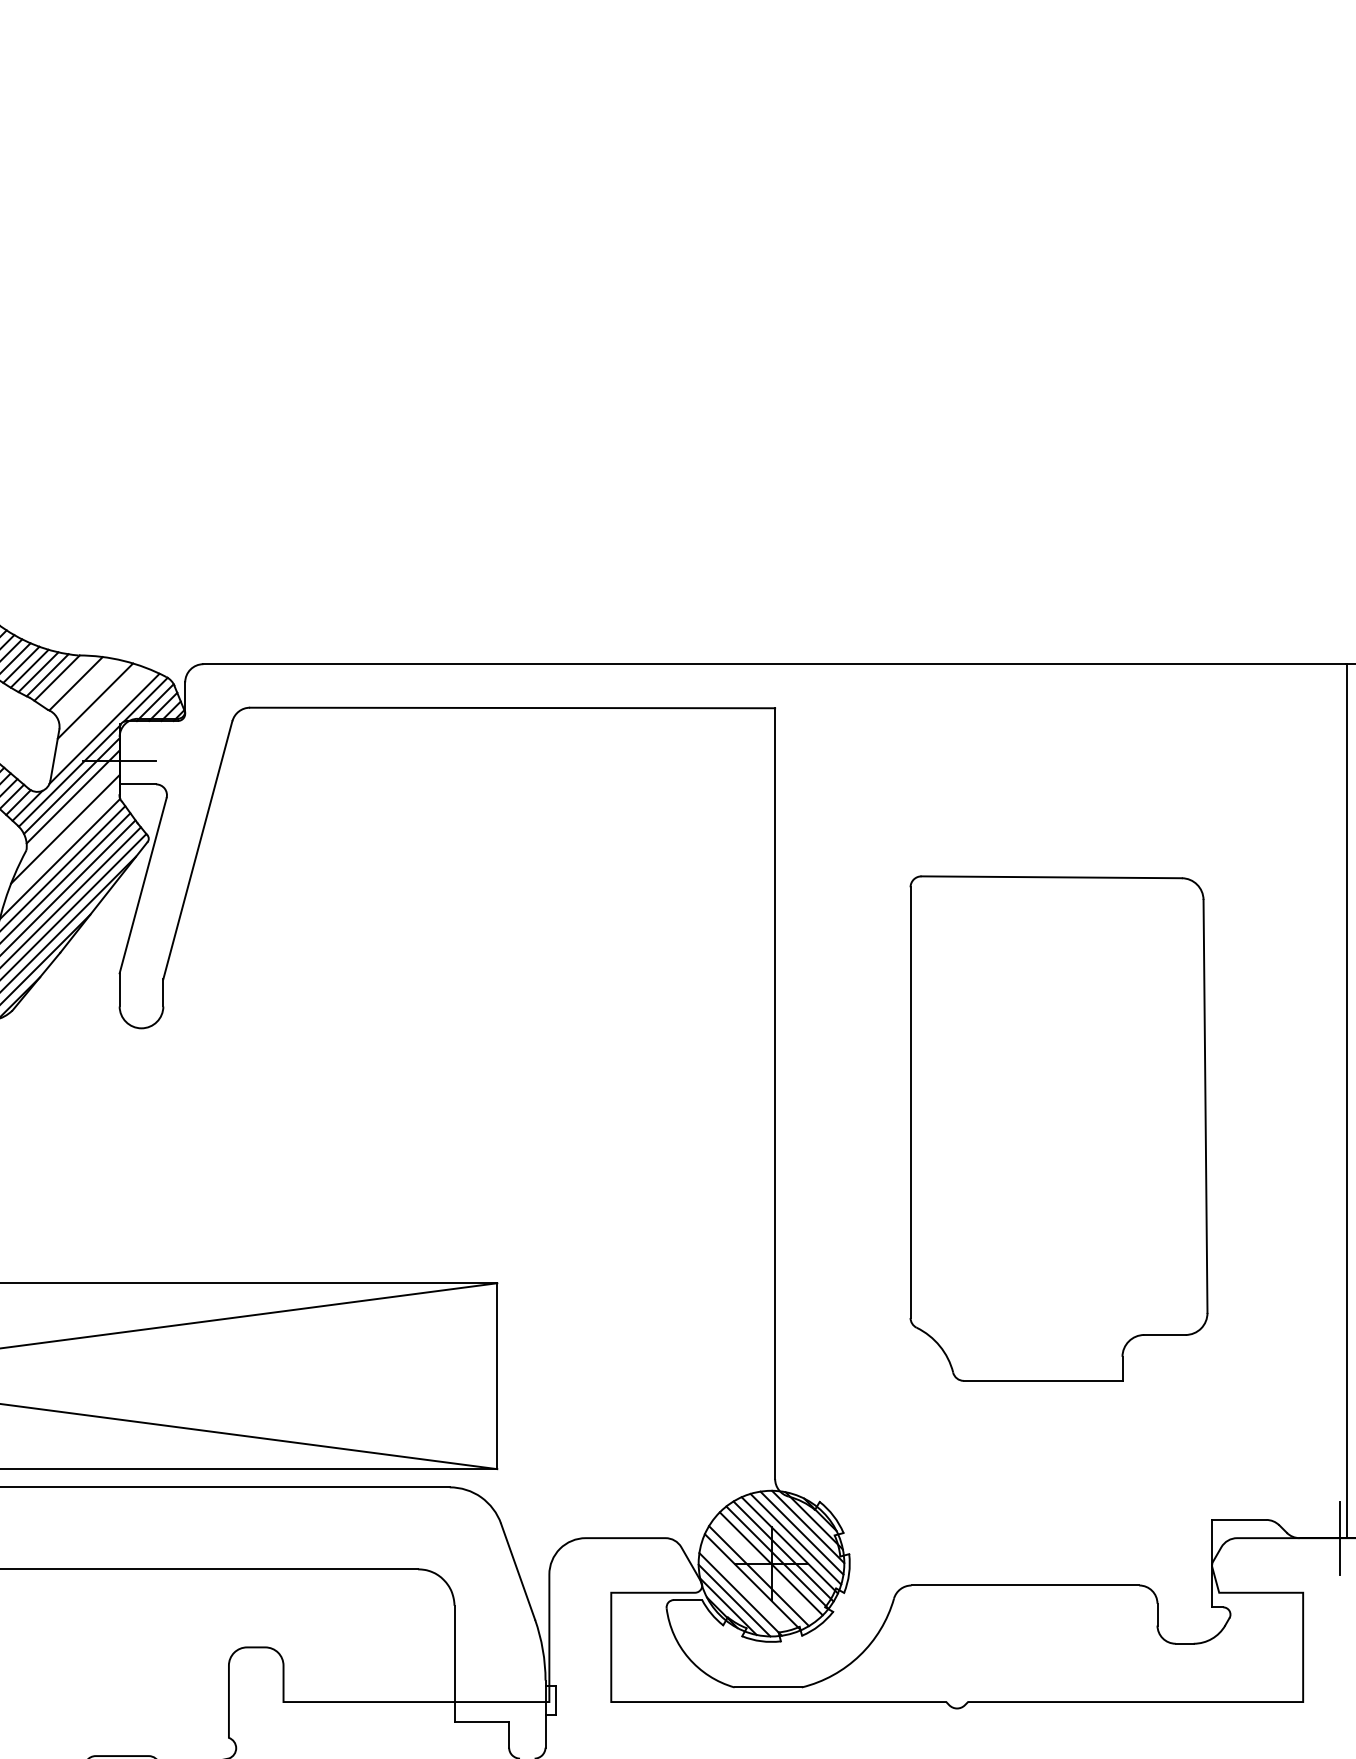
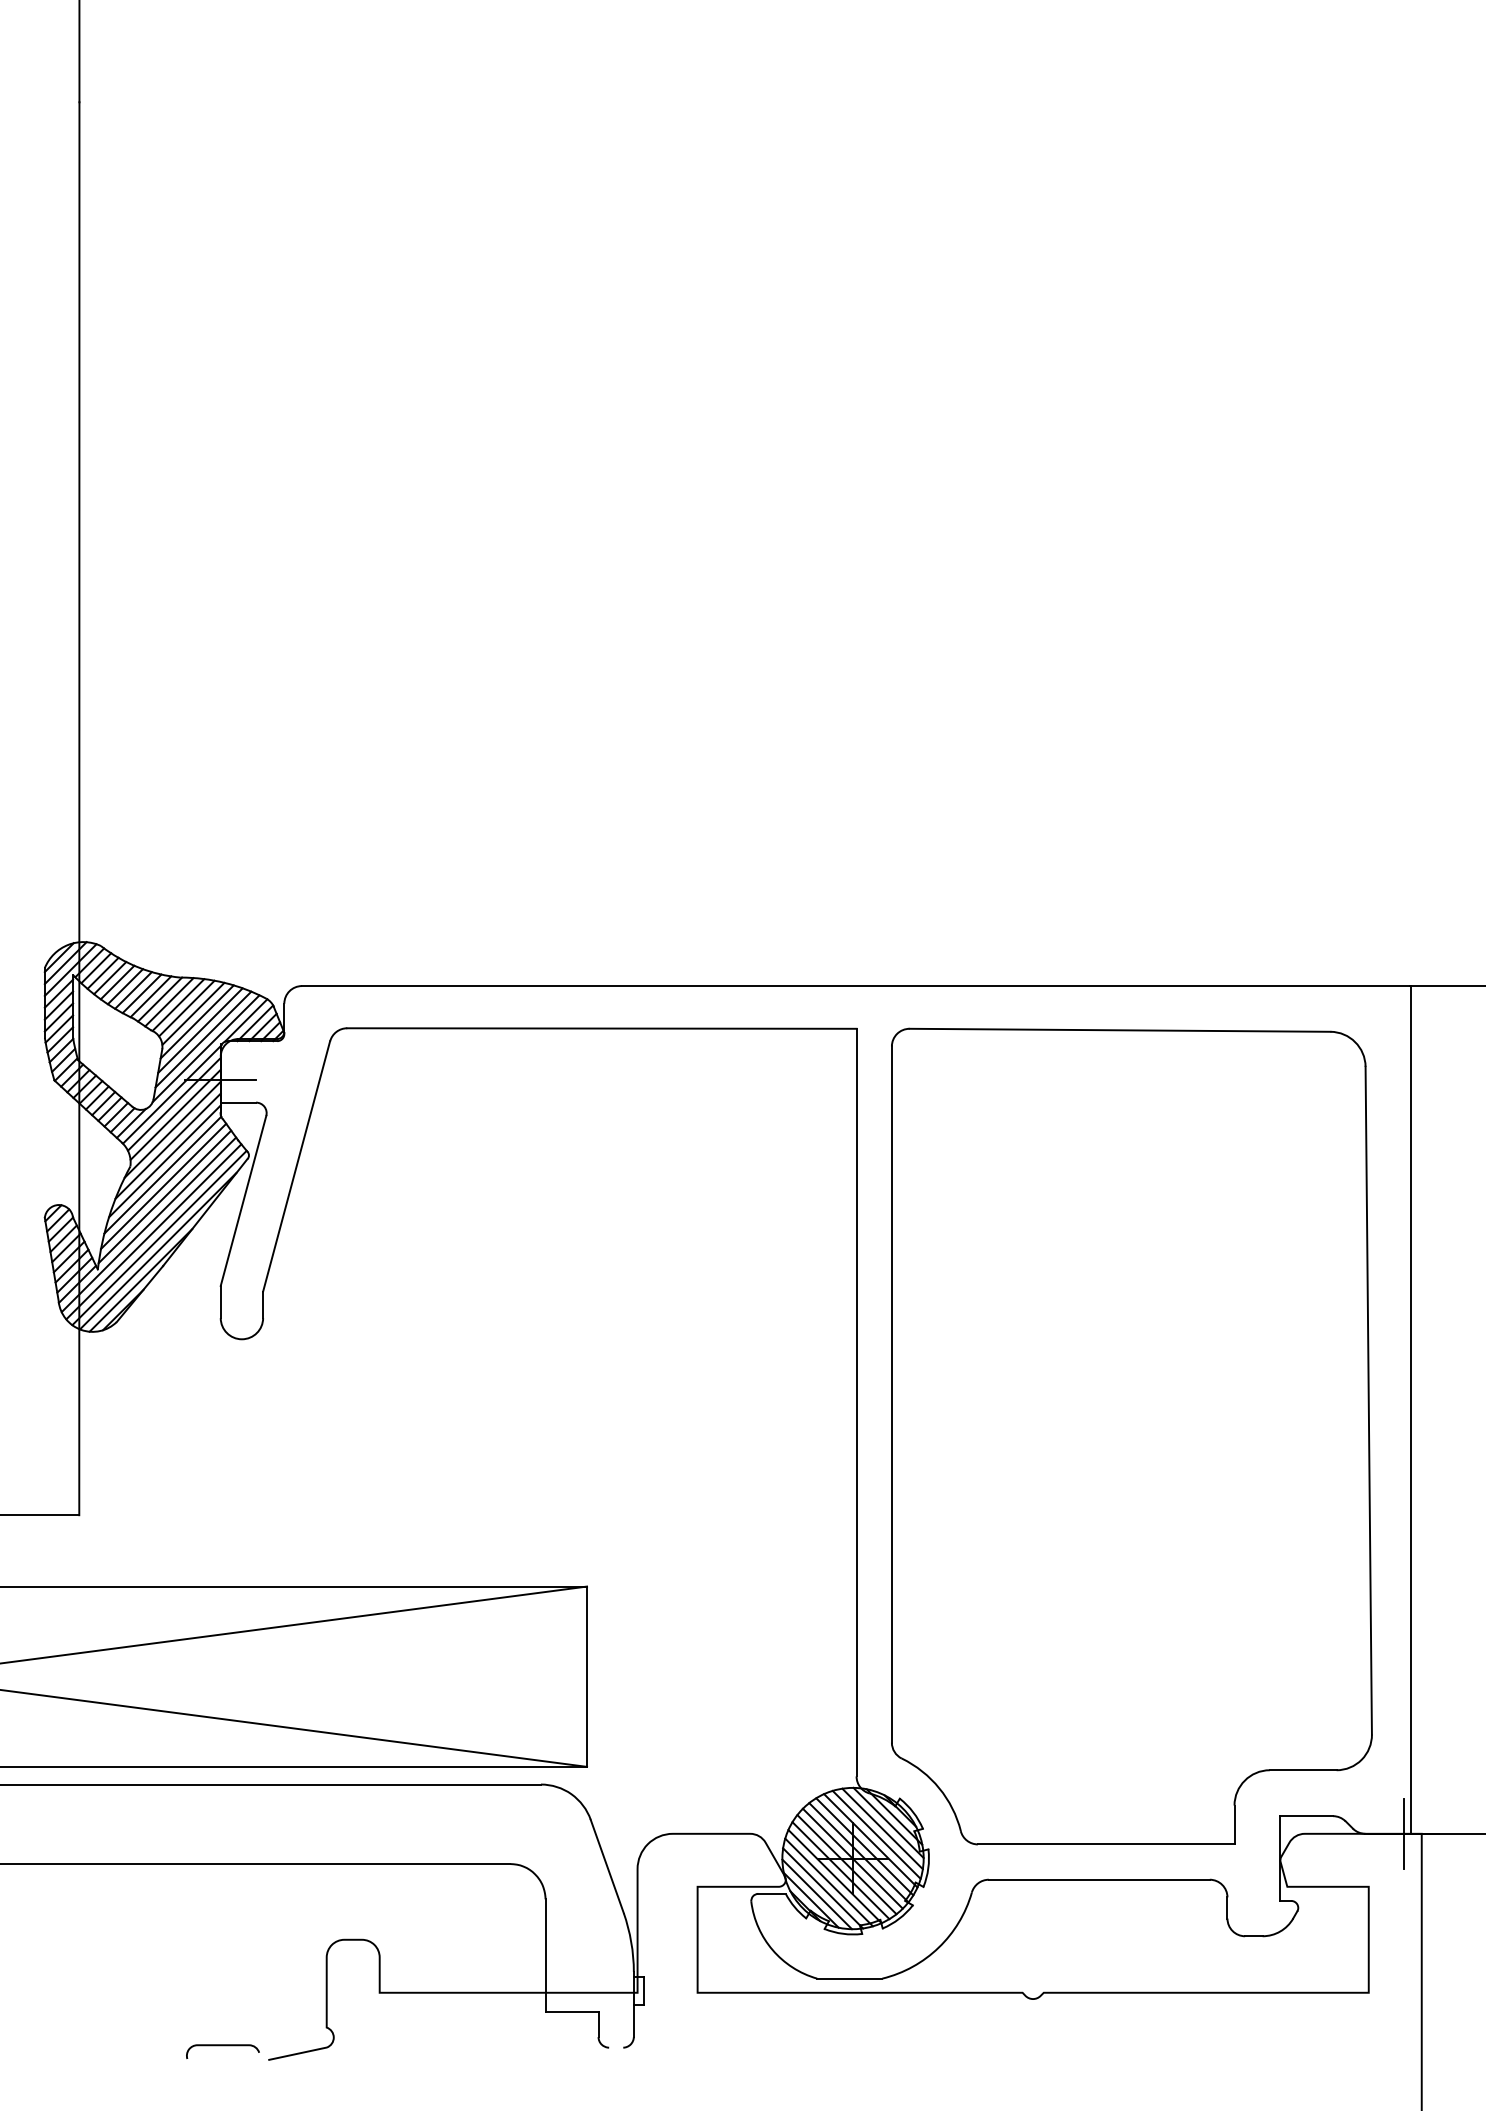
line: (66, 681) -> (169, 1002), added
line: (84, 687) -> (186, 1008), added
line: (91, 692) -> (193, 1013), added
line: (98, 710) -> (200, 1030), added
line: (101, 719) -> (203, 1039), added
line: (69, 812) -> (172, 1129), added
line: (61, 845) -> (164, 1161), added
part: (1058, 1128) -> (1131, 1436), size x1.67
line: (764, 1569) -> (846, 1864), added
line: (747, 1588) -> (829, 1882), added

